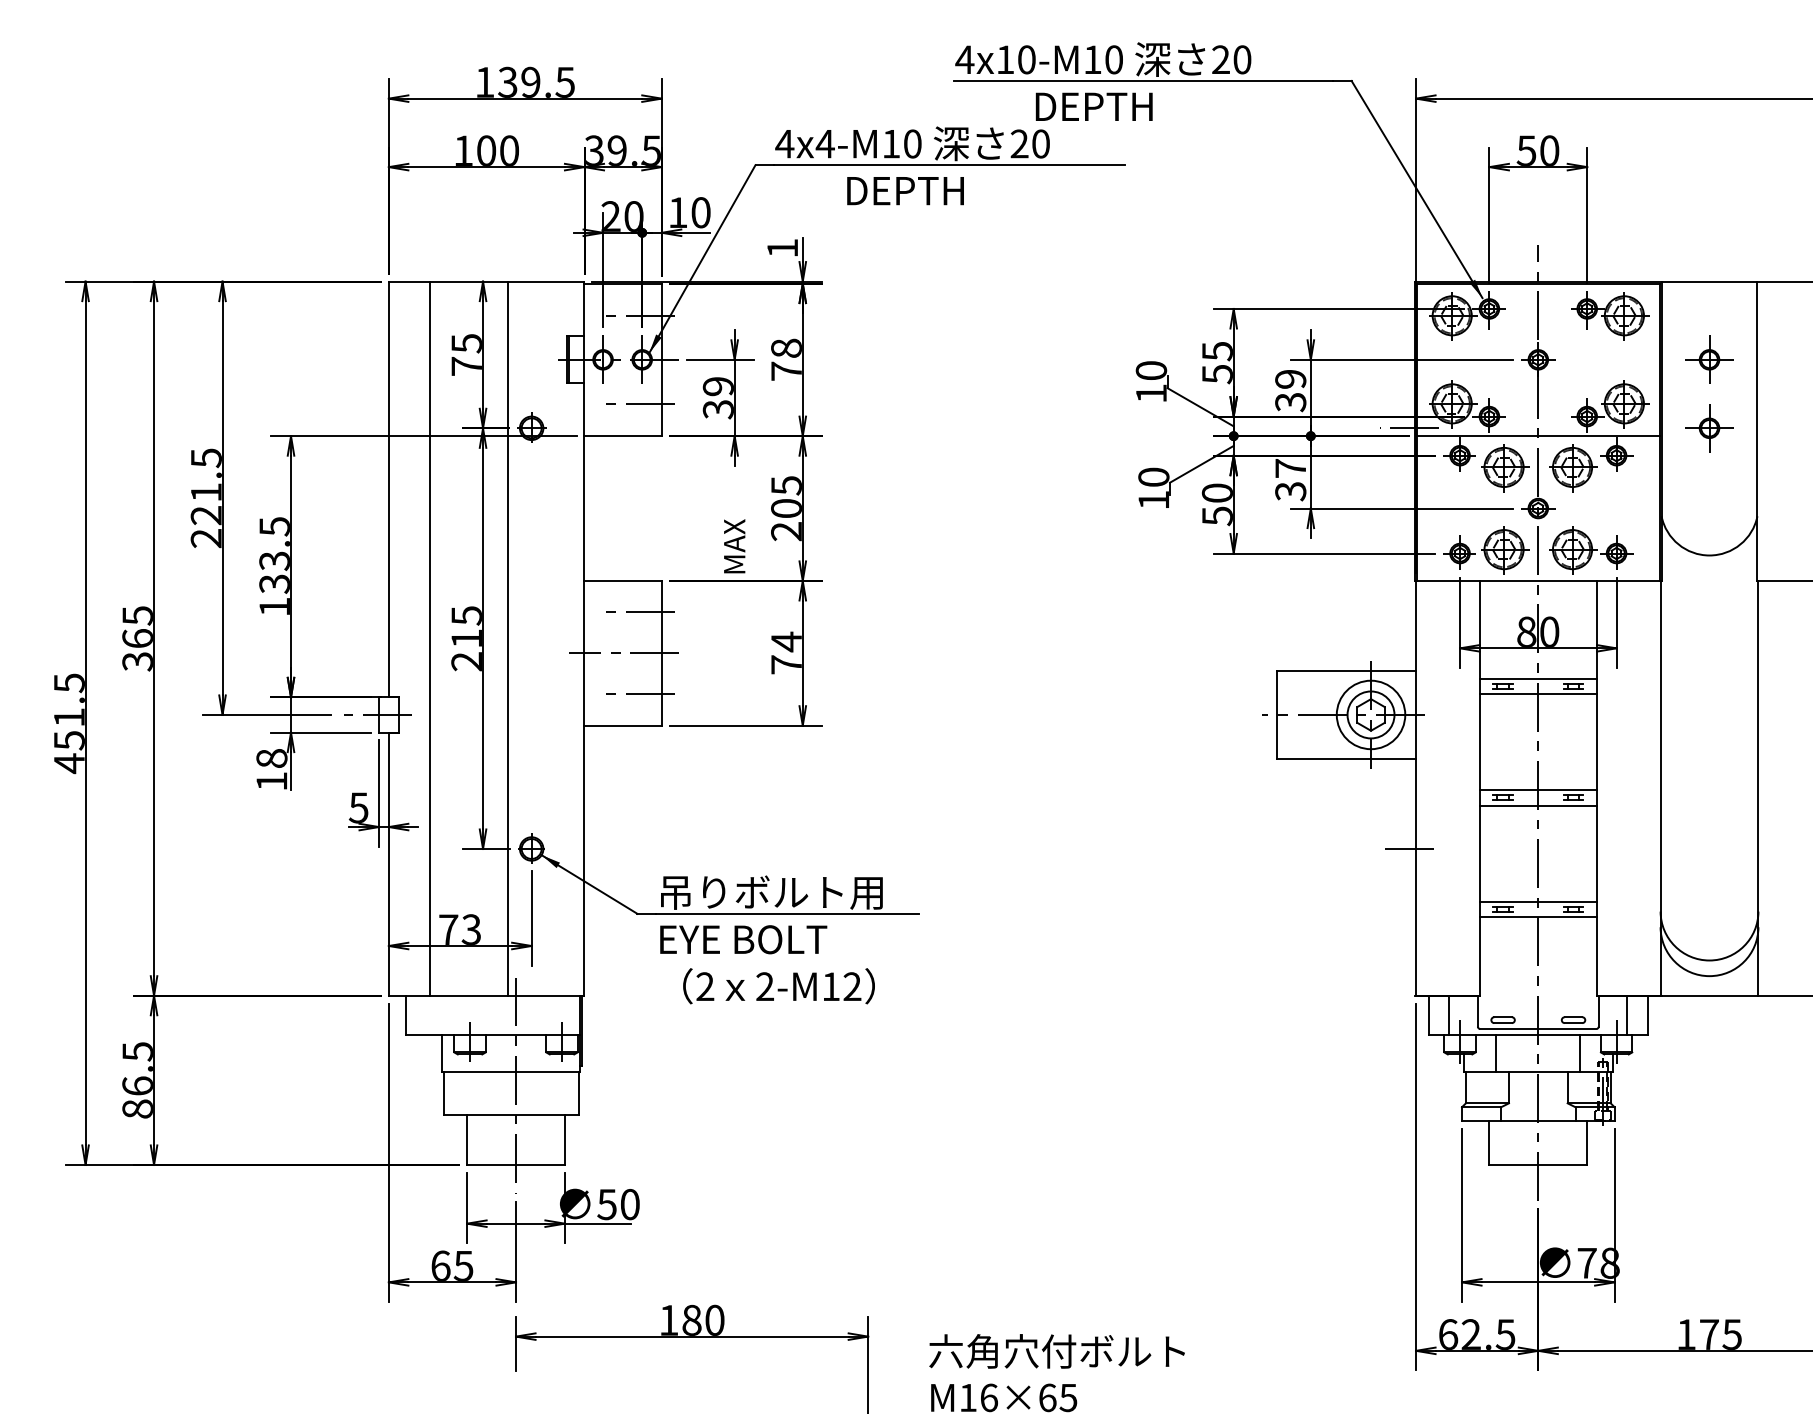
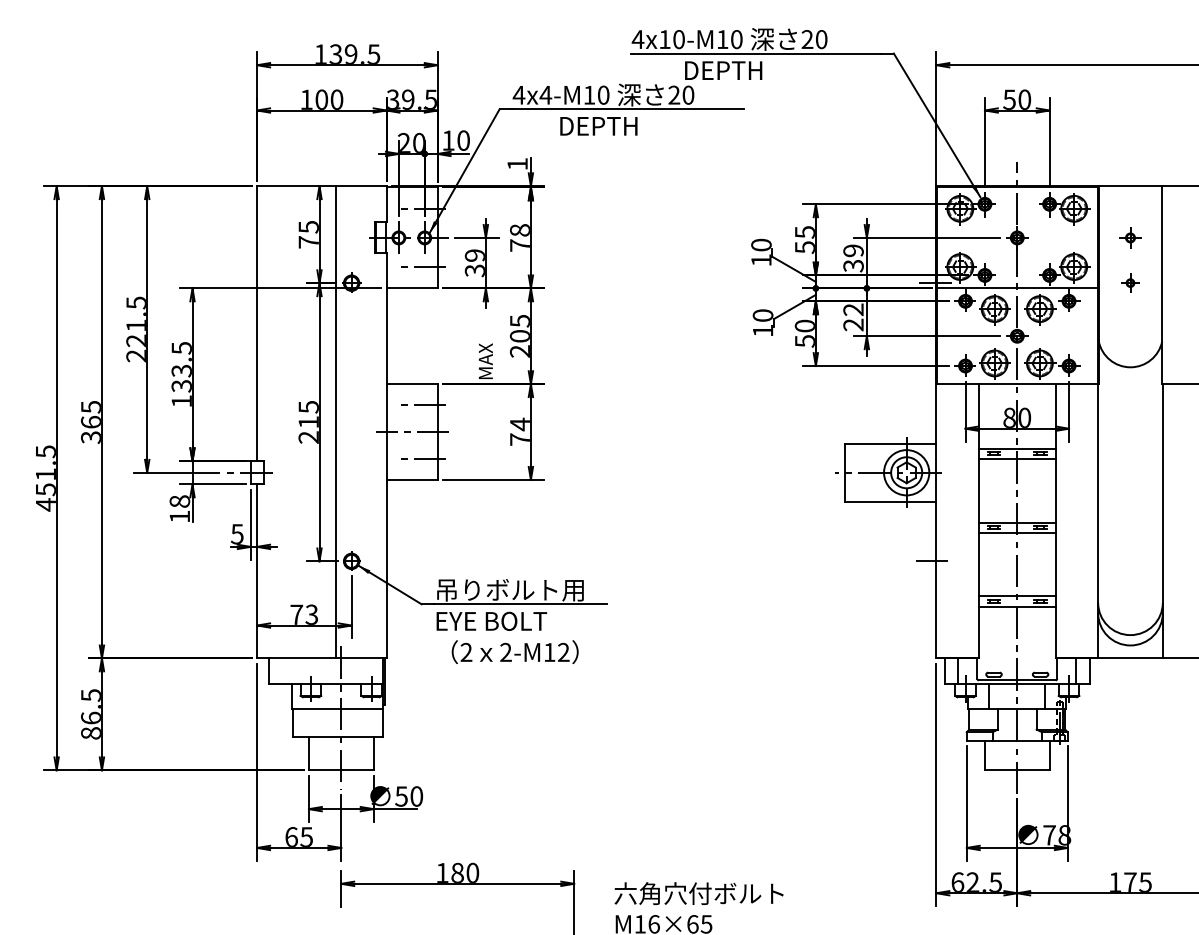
part: (1709, 359) -> (1130, 237), size x0.7
part: (1709, 427) -> (1130, 282), size x0.6
text: (1290, 480) -> (853, 317), 37 -> 22
line: (430, 638) -> (284, 422), removed

